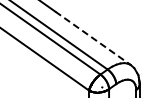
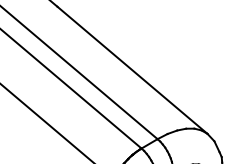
line: (93, 38) -> (133, 70), dashed -> solid

